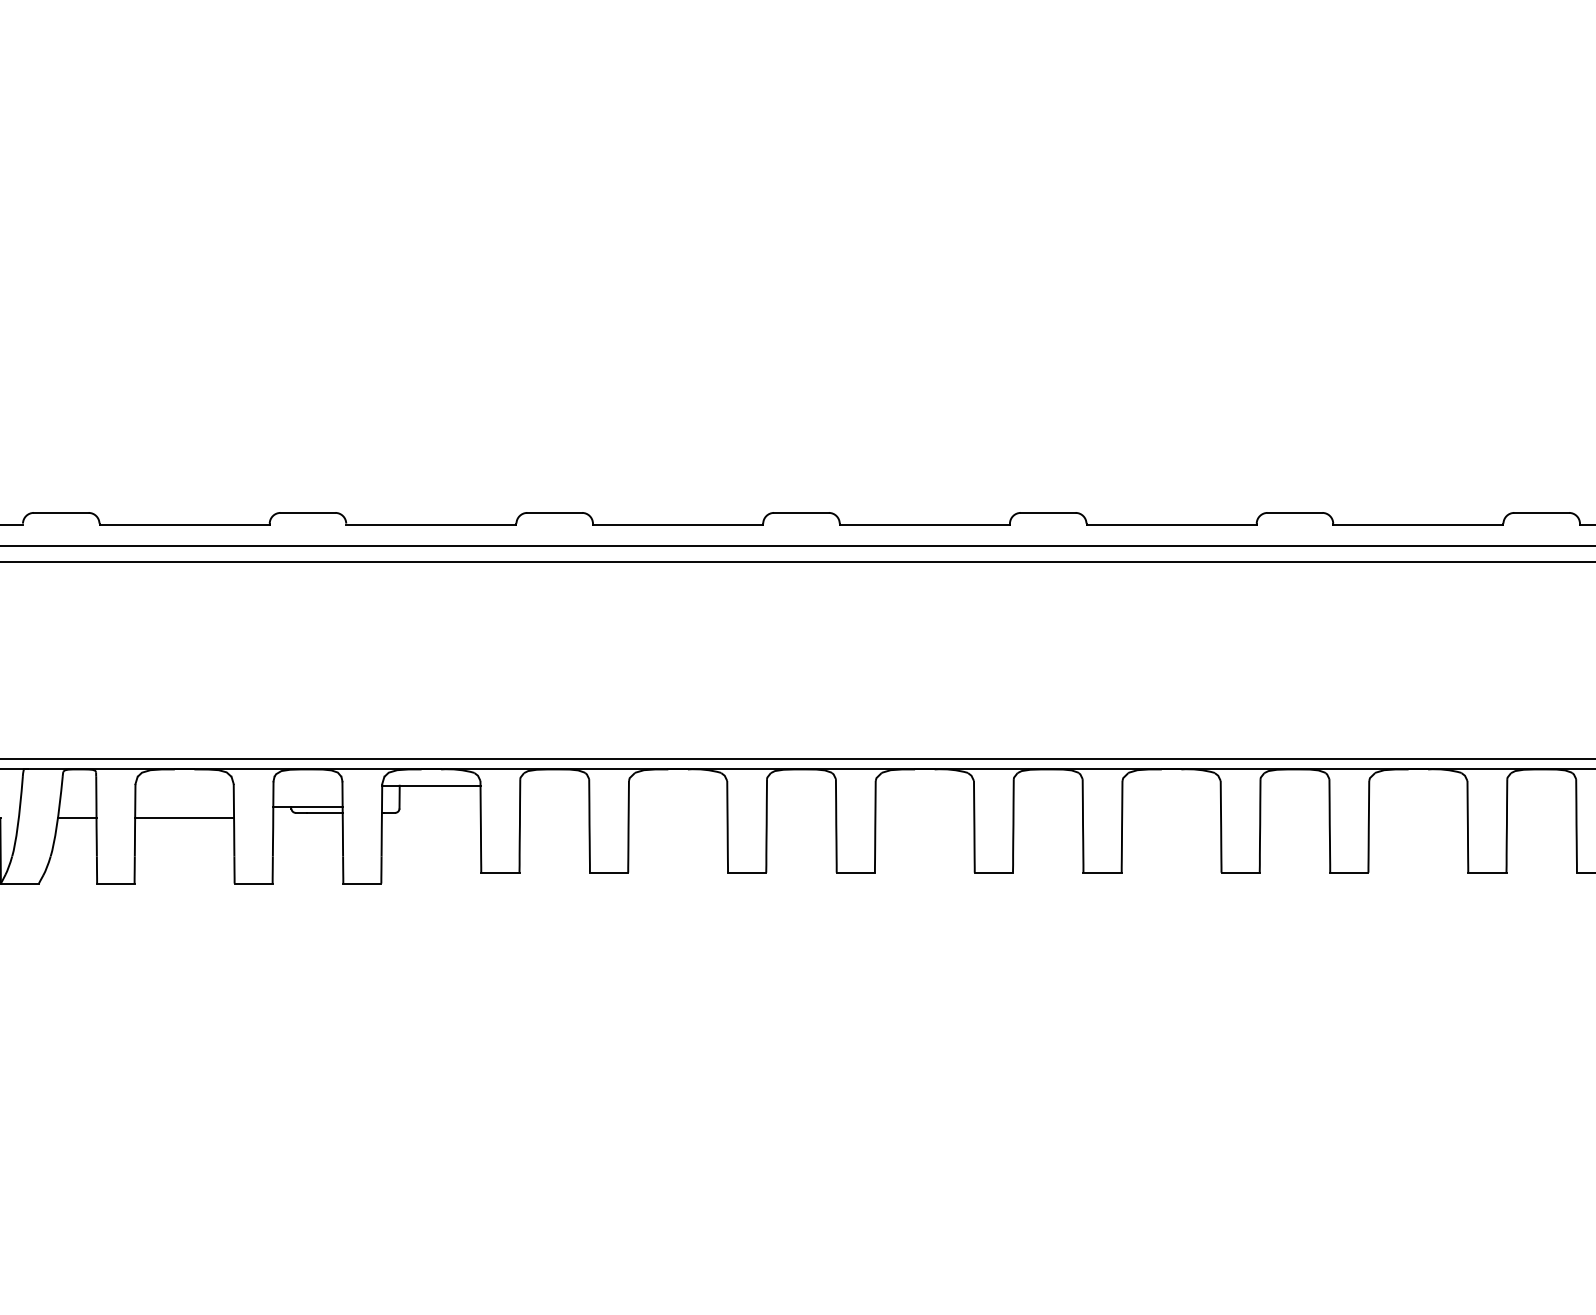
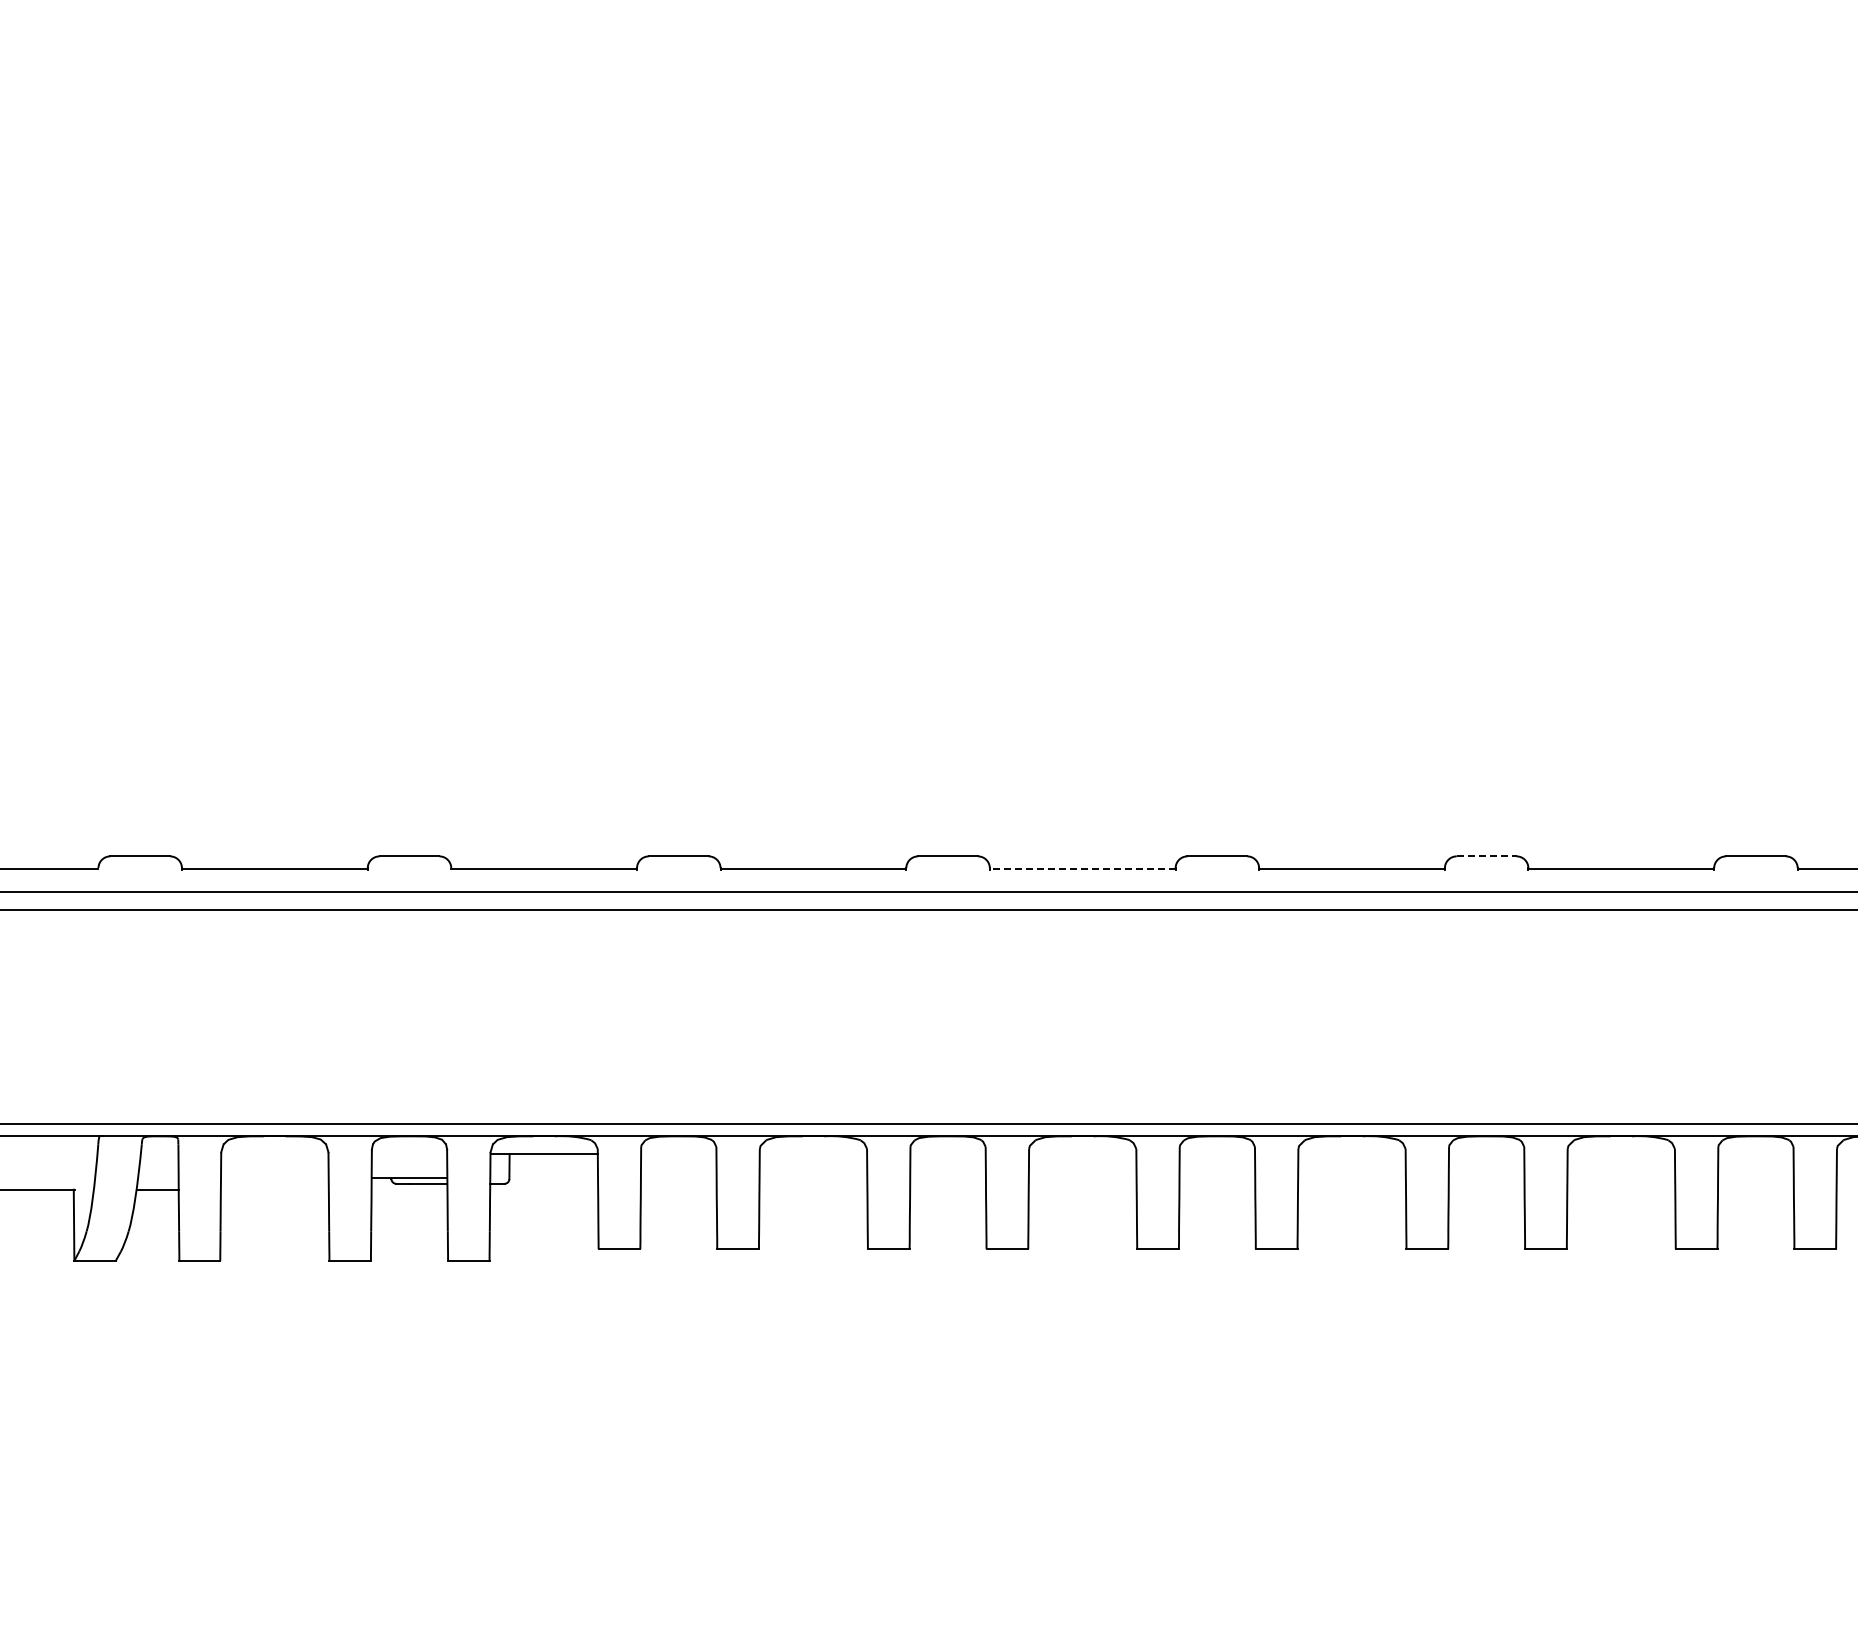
line: (1294, 513) -> (1486, 856), solid -> dashed
line: (924, 524) -> (1082, 869), solid -> dashed
line: (184, 818) -> (274, 1189), removed

